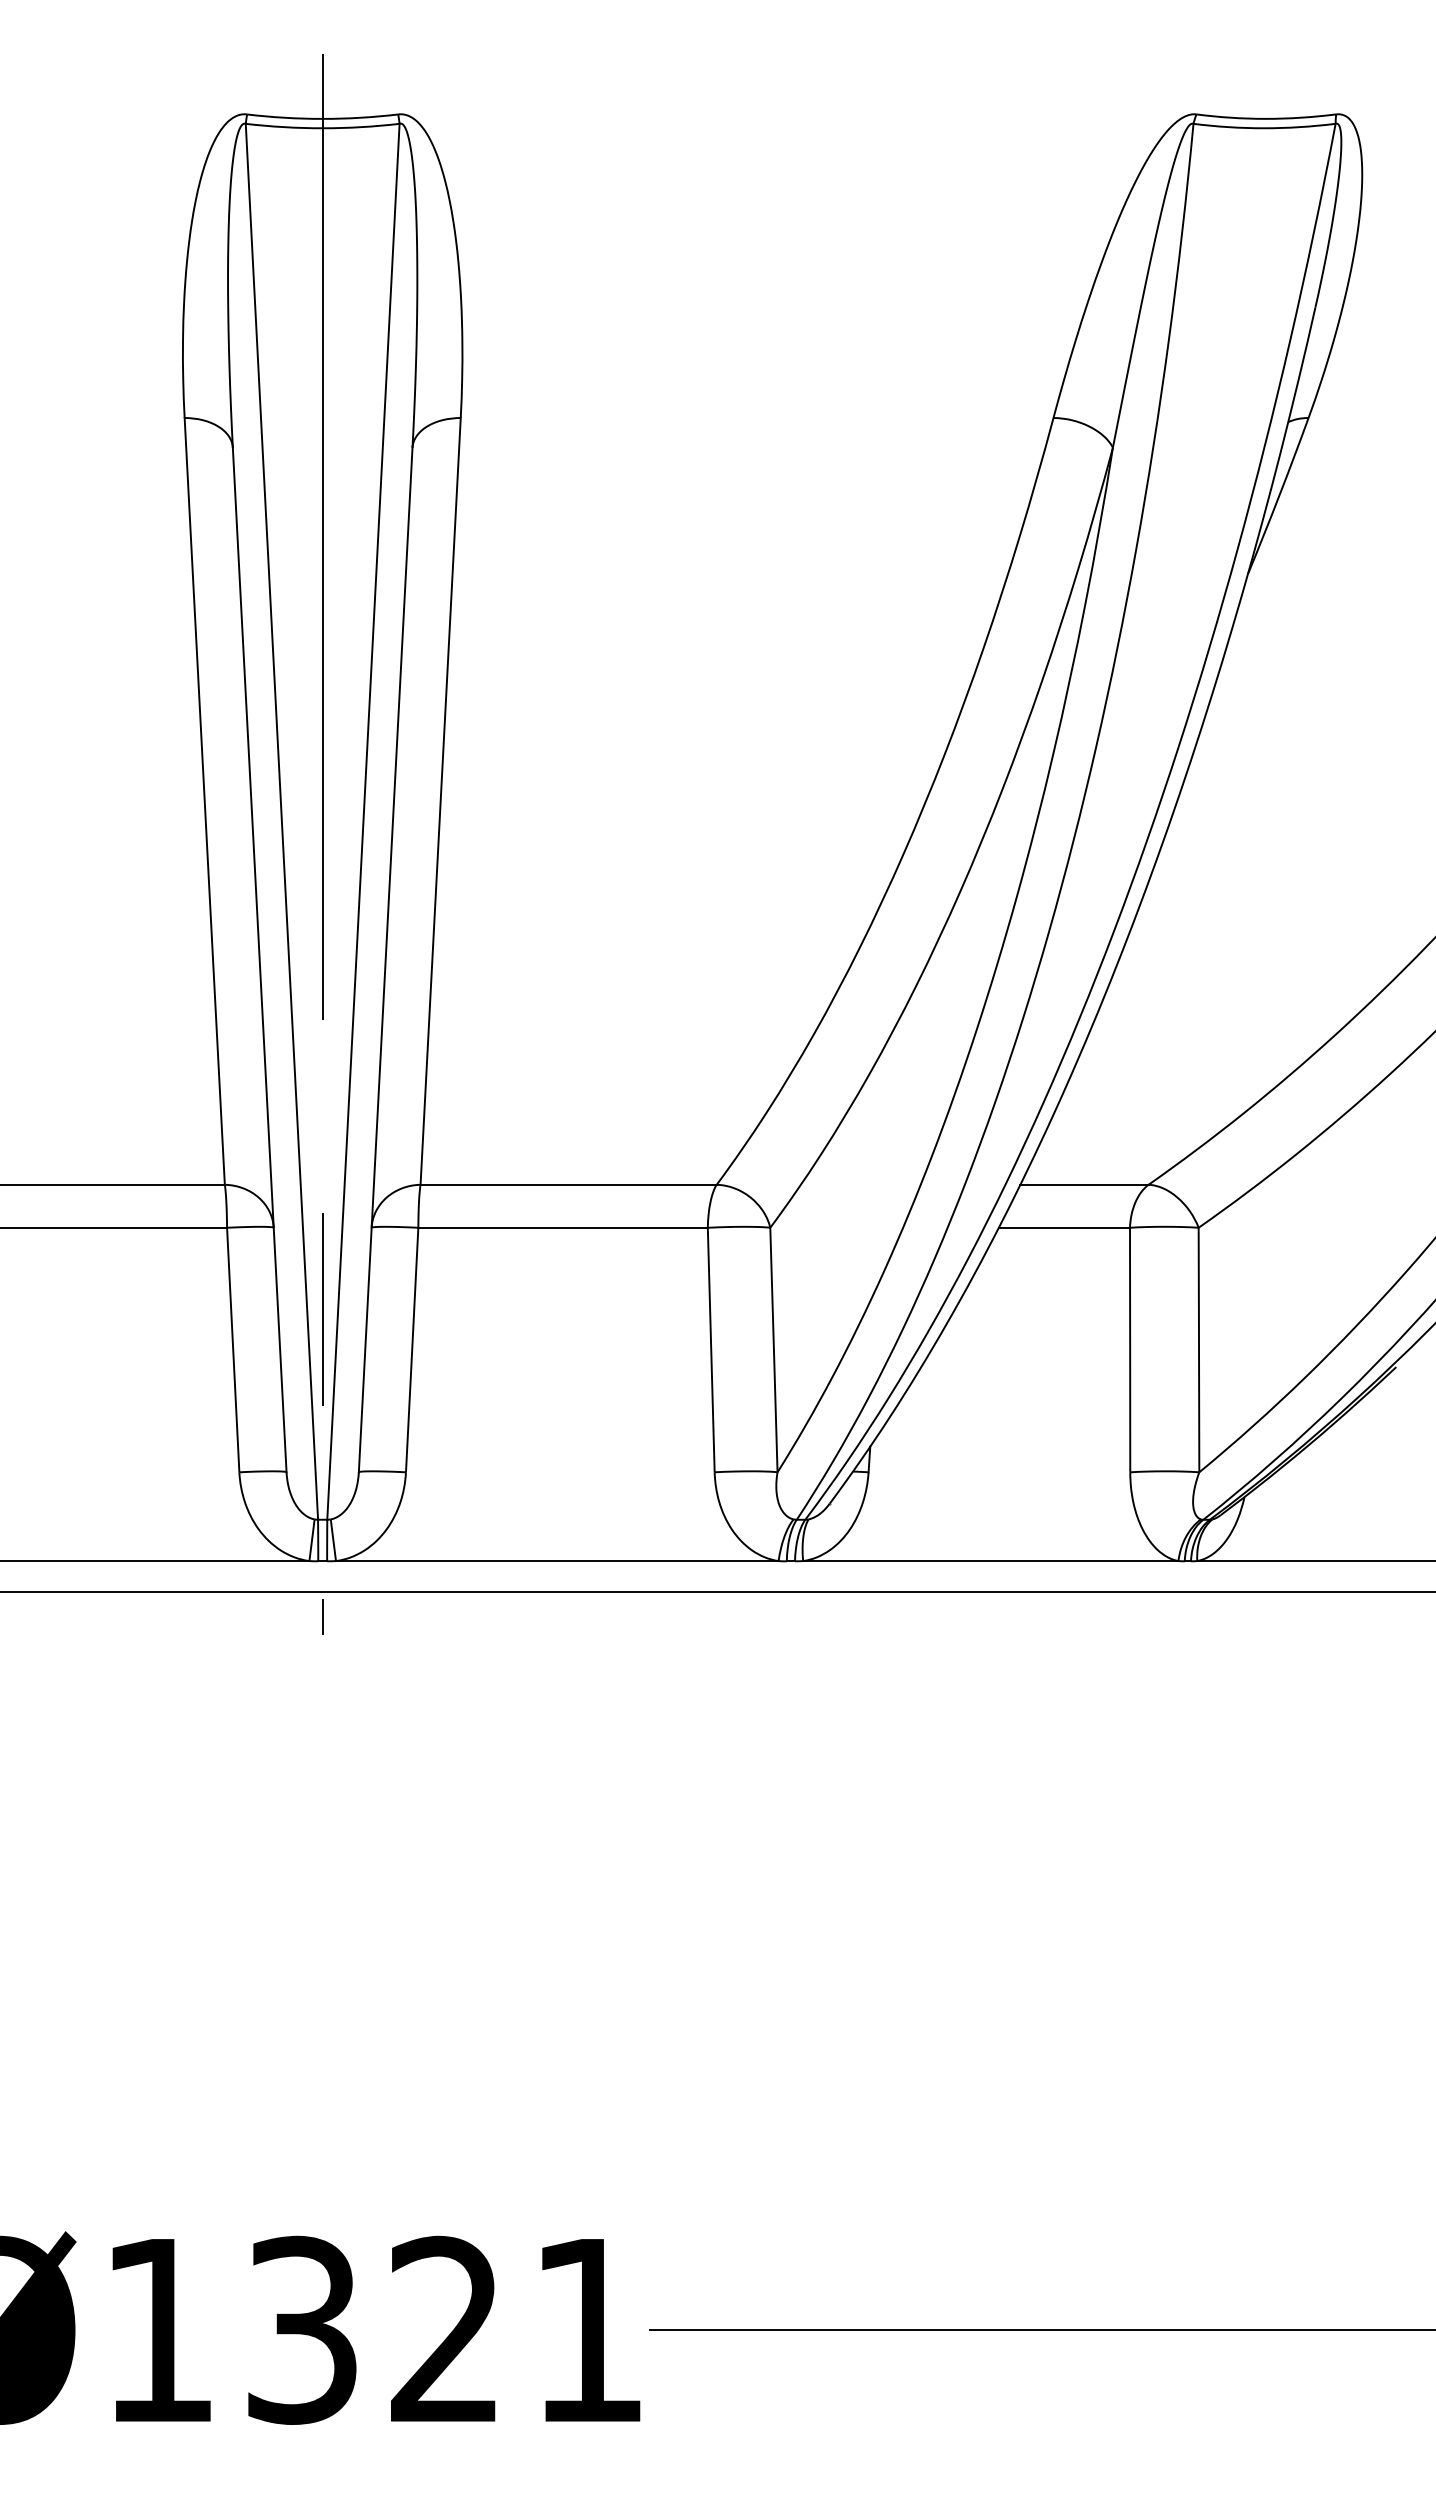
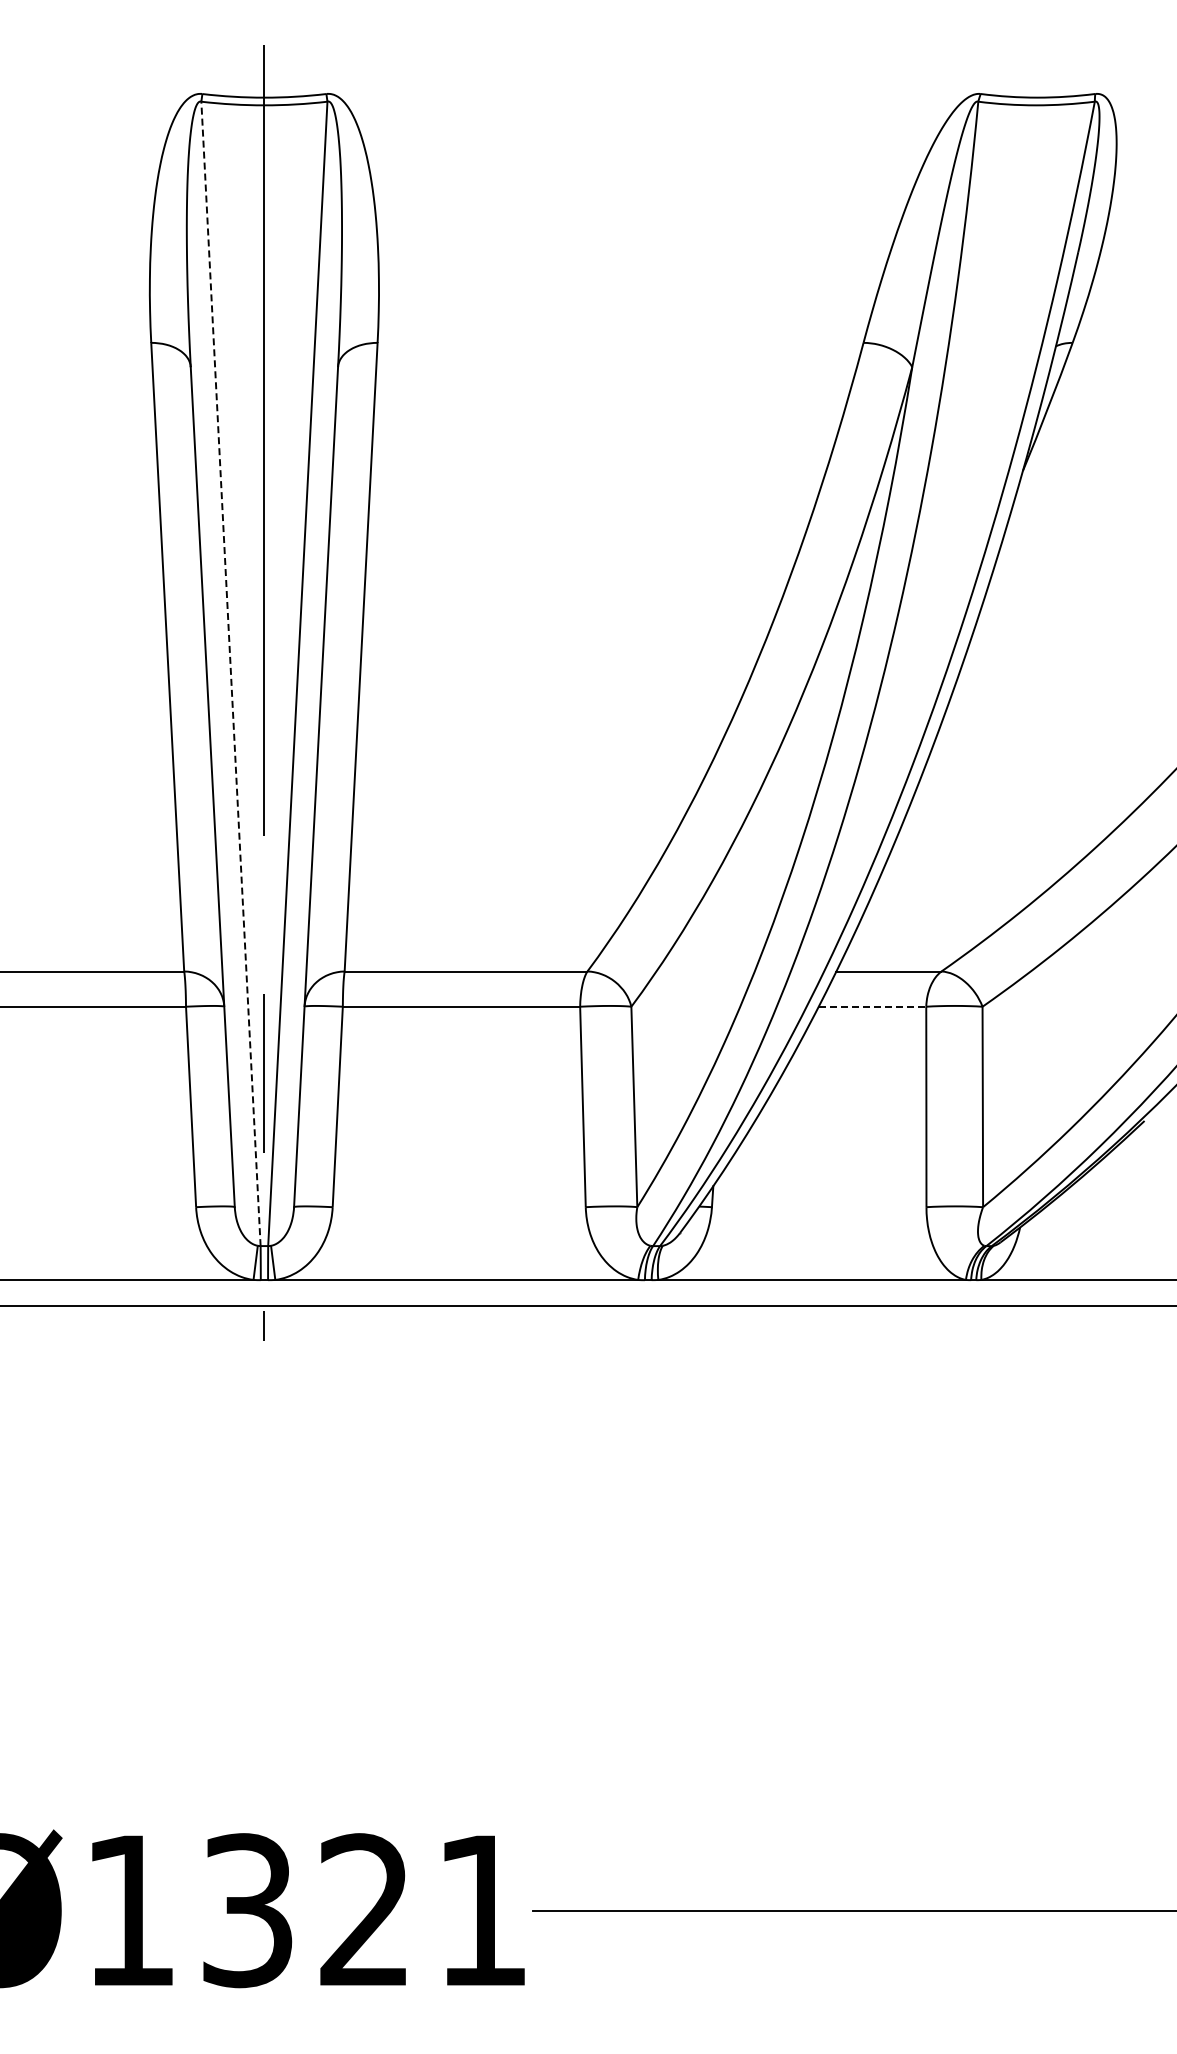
line: (282, 821) -> (231, 673), solid -> dashed
line: (1064, 1227) -> (872, 1006), solid -> dashed

